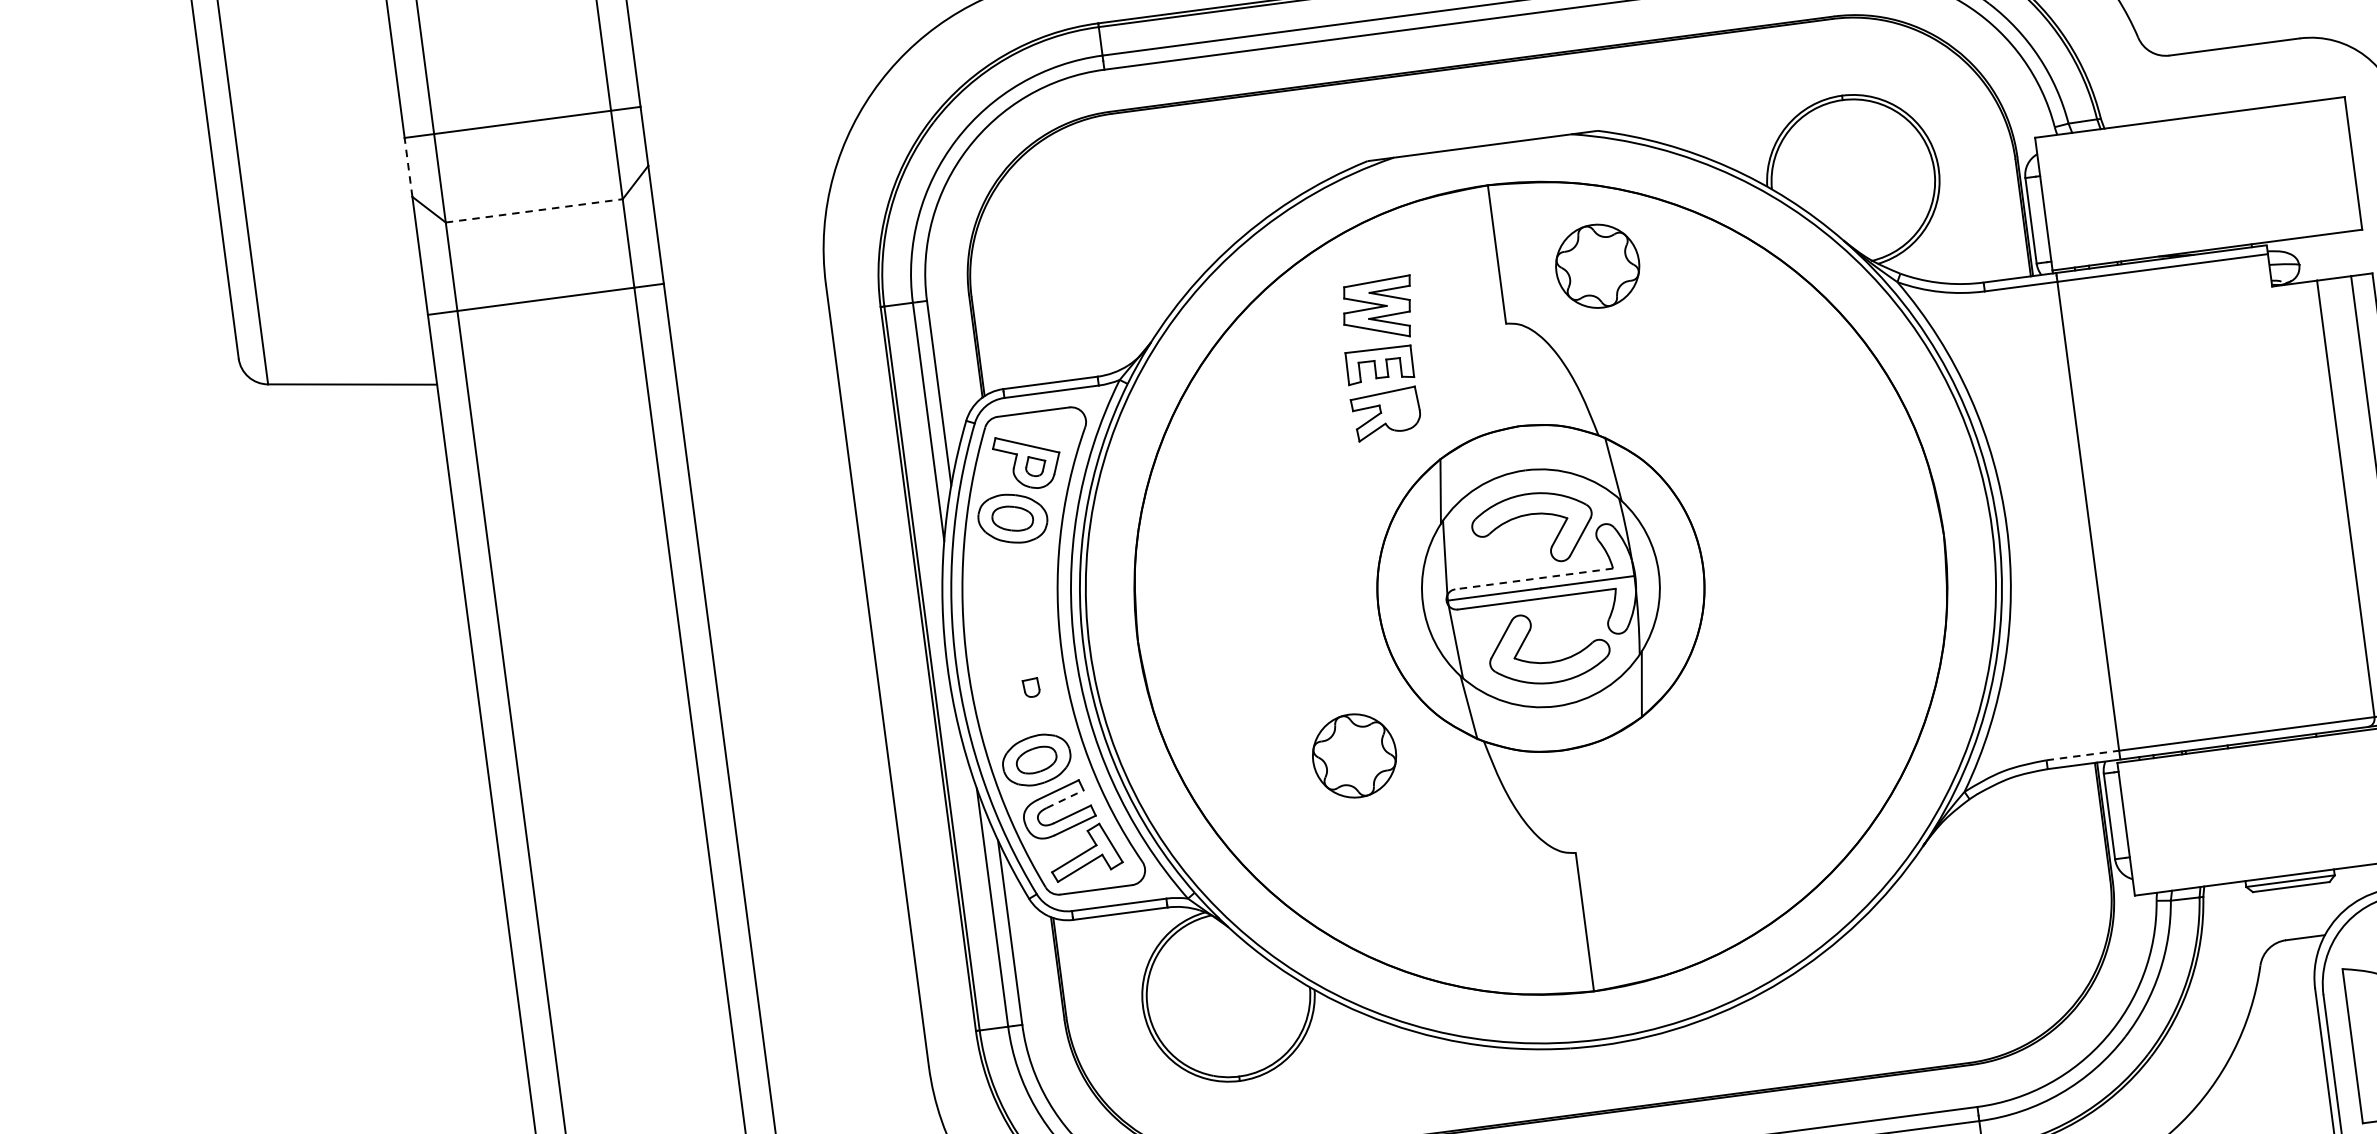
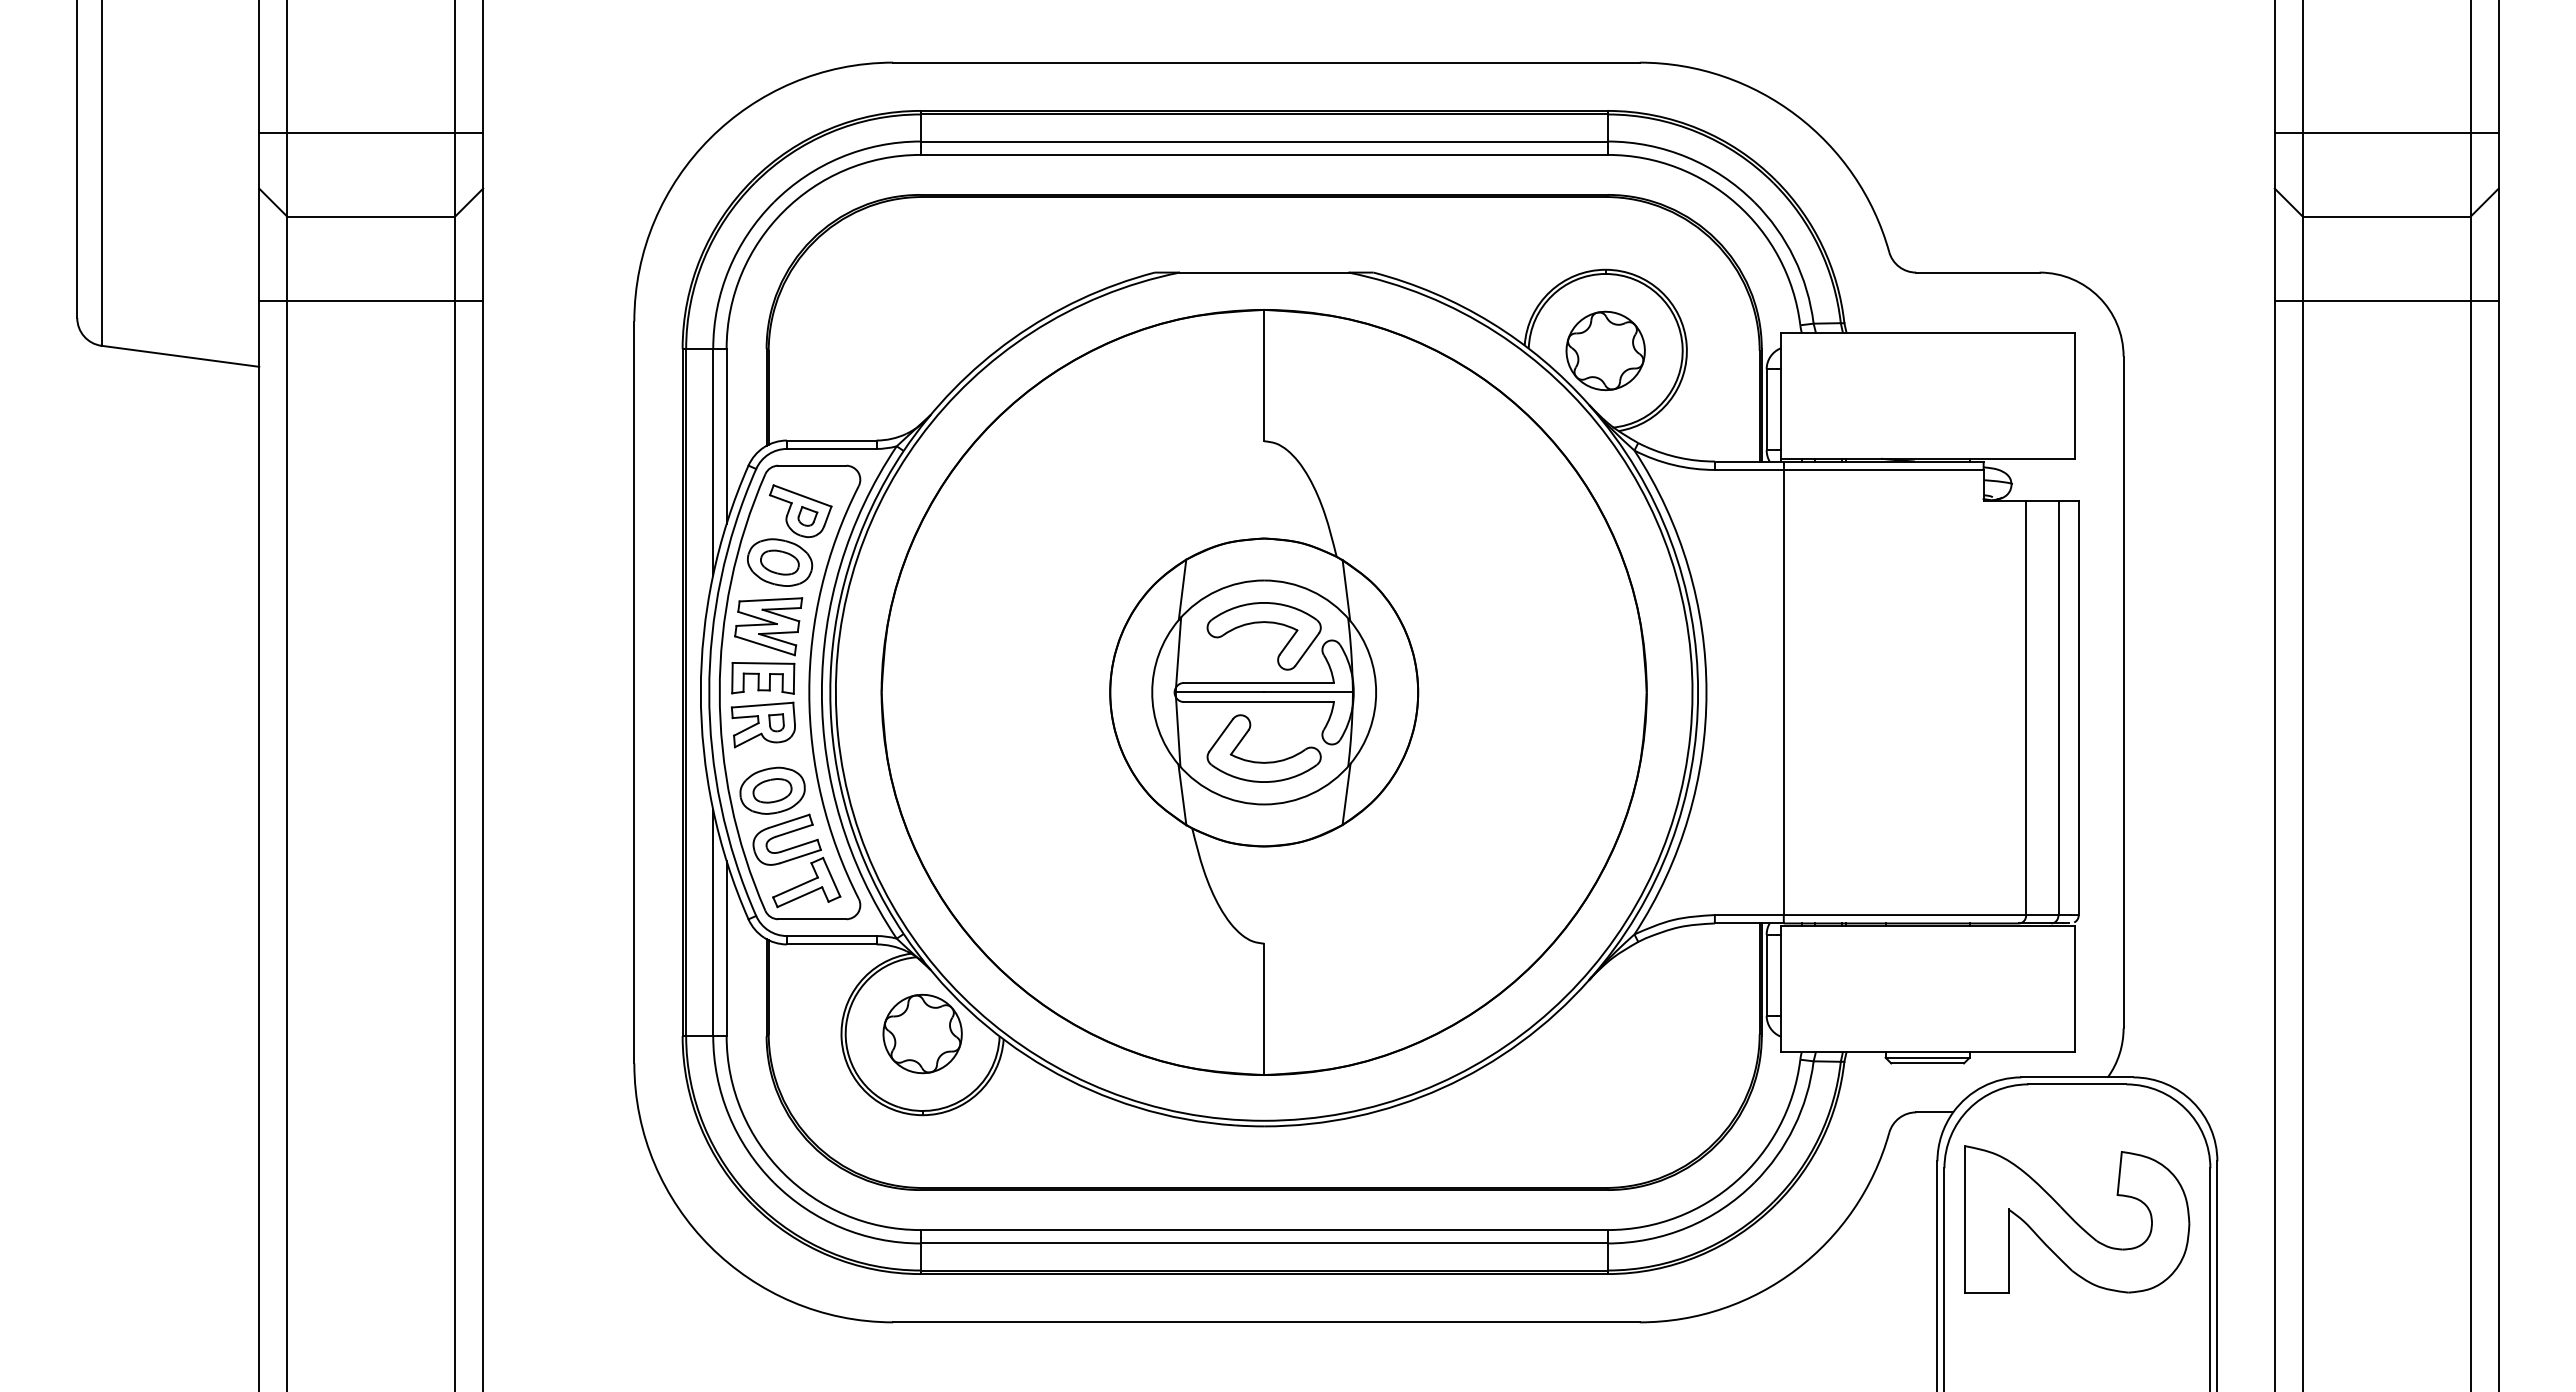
line: (408, 167) -> (259, 160), dashed -> solid
line: (534, 210) -> (371, 216), dashed -> solid
part: (1597, 265) -> (1605, 350), moved
part: (1382, 358) -> (766, 672), moved
line: (1534, 578) -> (1259, 682), dashed -> solid
part: (1354, 755) -> (922, 1033), moved
line: (2083, 755) -> (1749, 915), dashed -> solid
line: (1065, 798) -> (794, 830), dashed -> solid

